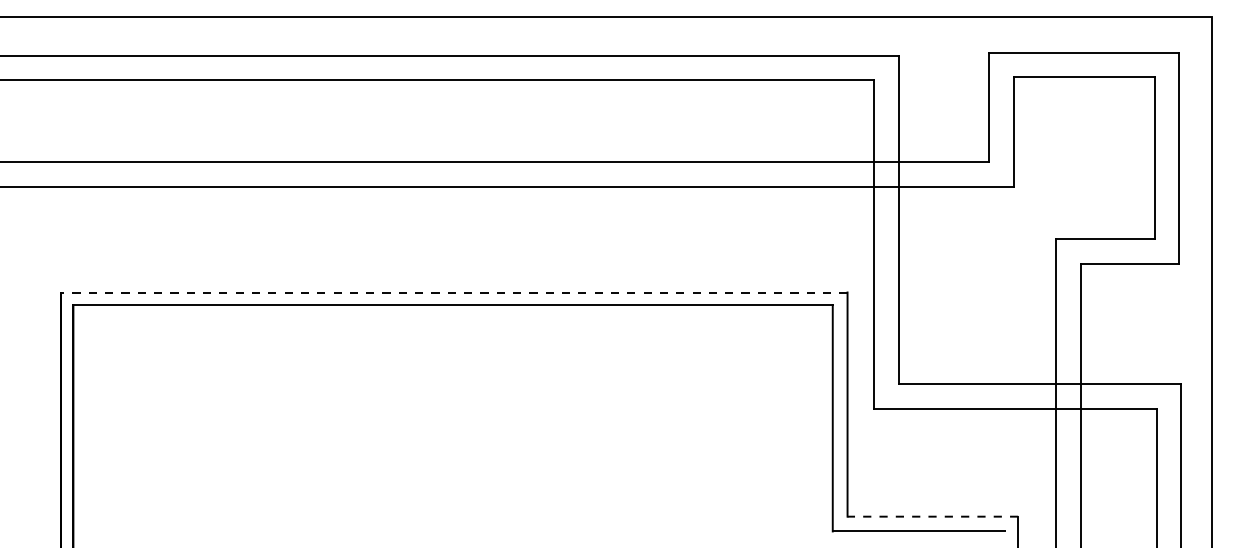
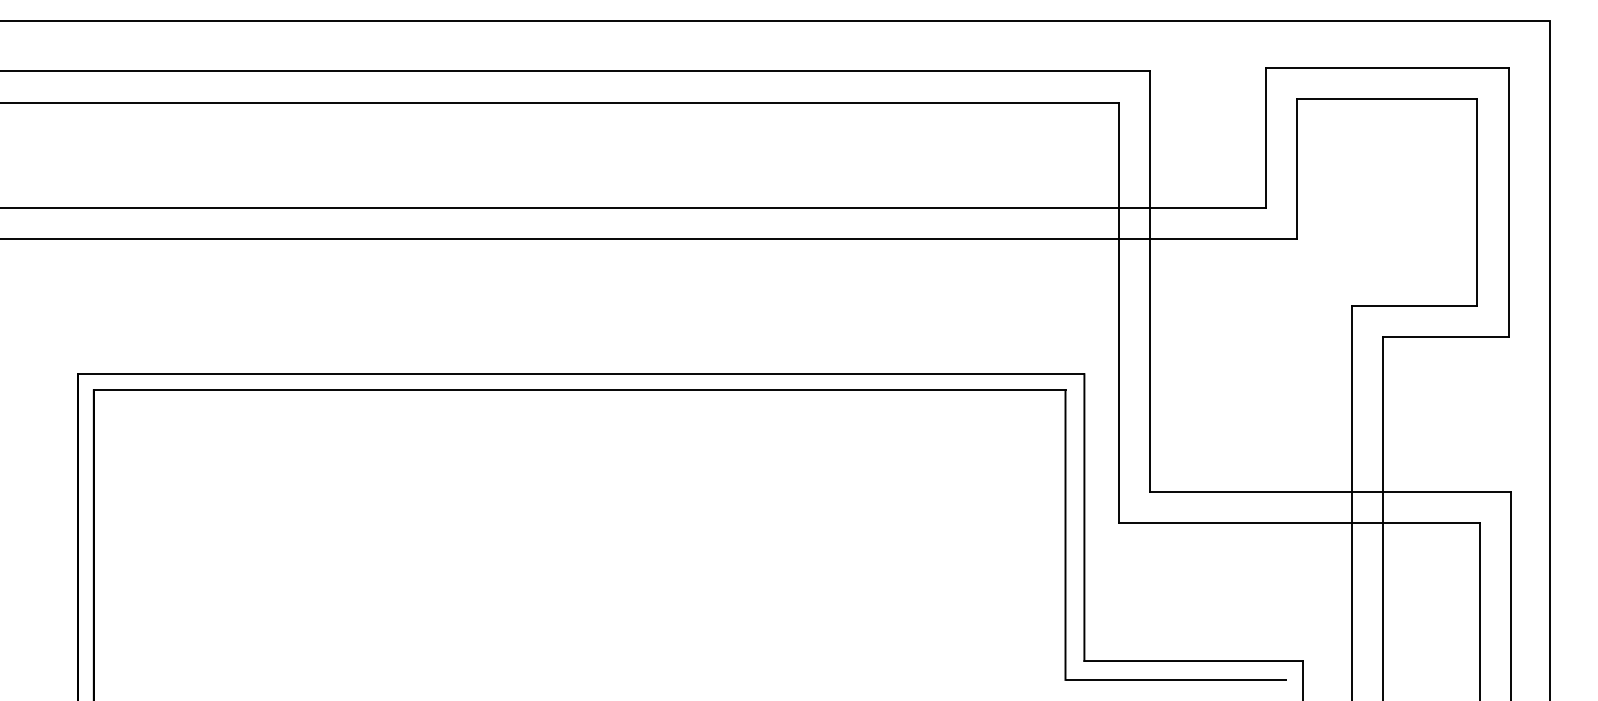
line: (453, 292) -> (580, 374), dashed -> solid
line: (932, 516) -> (1193, 660), dashed -> solid

